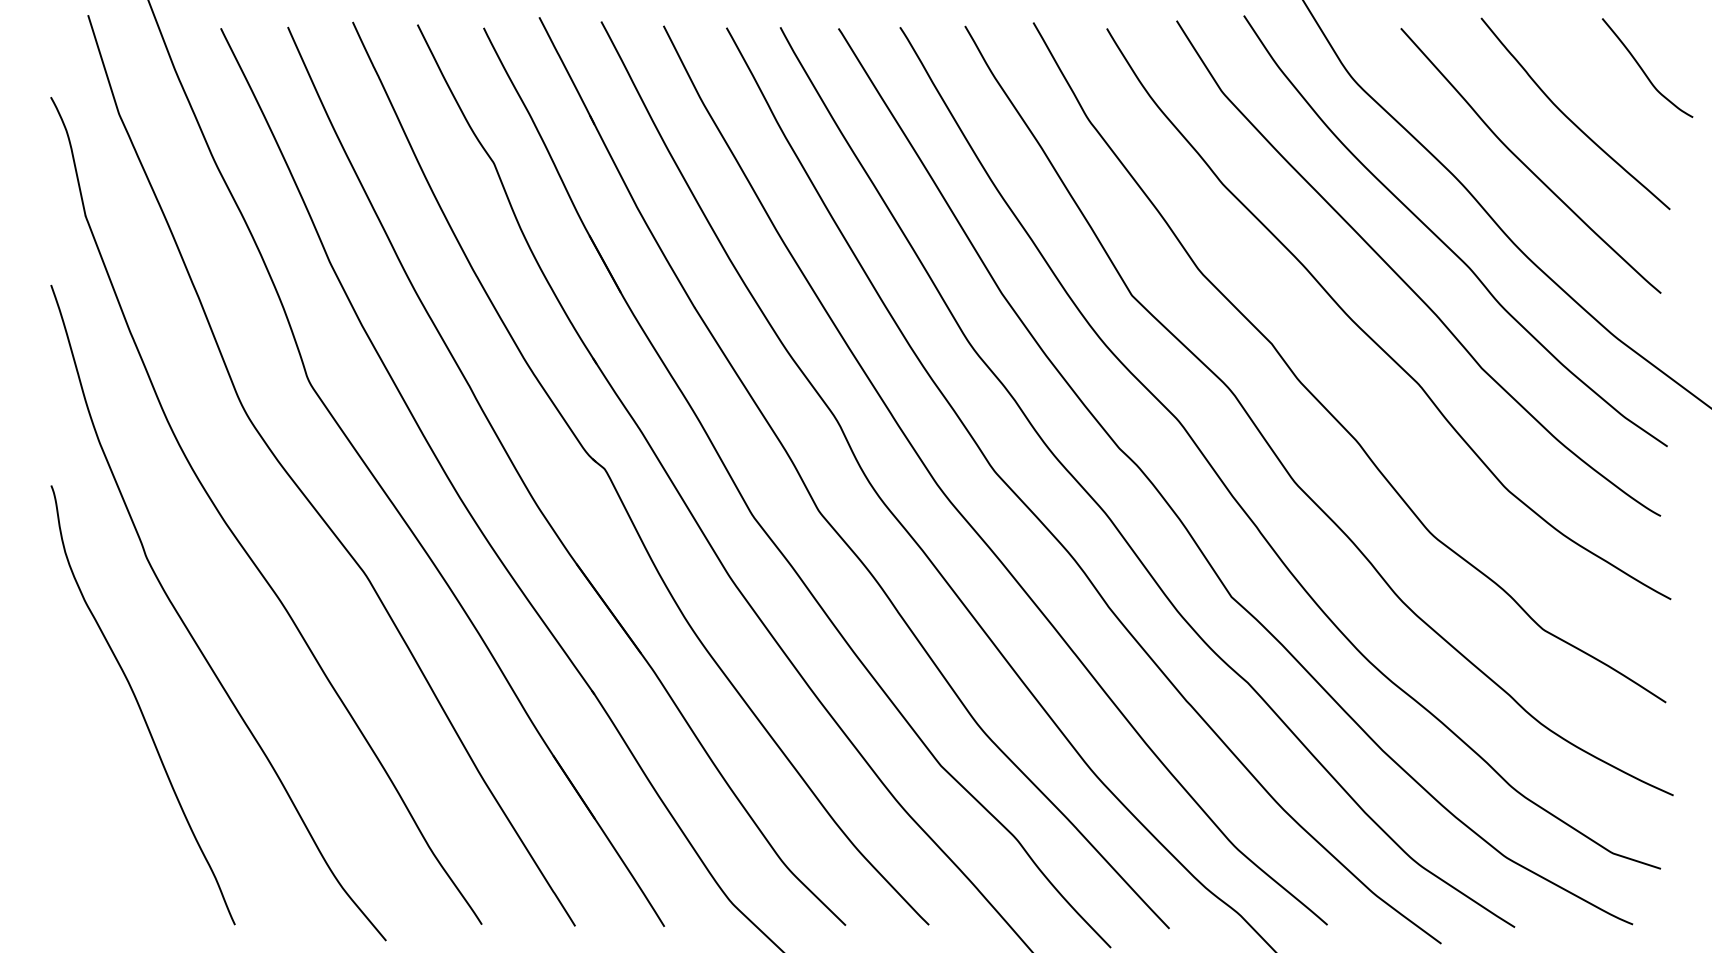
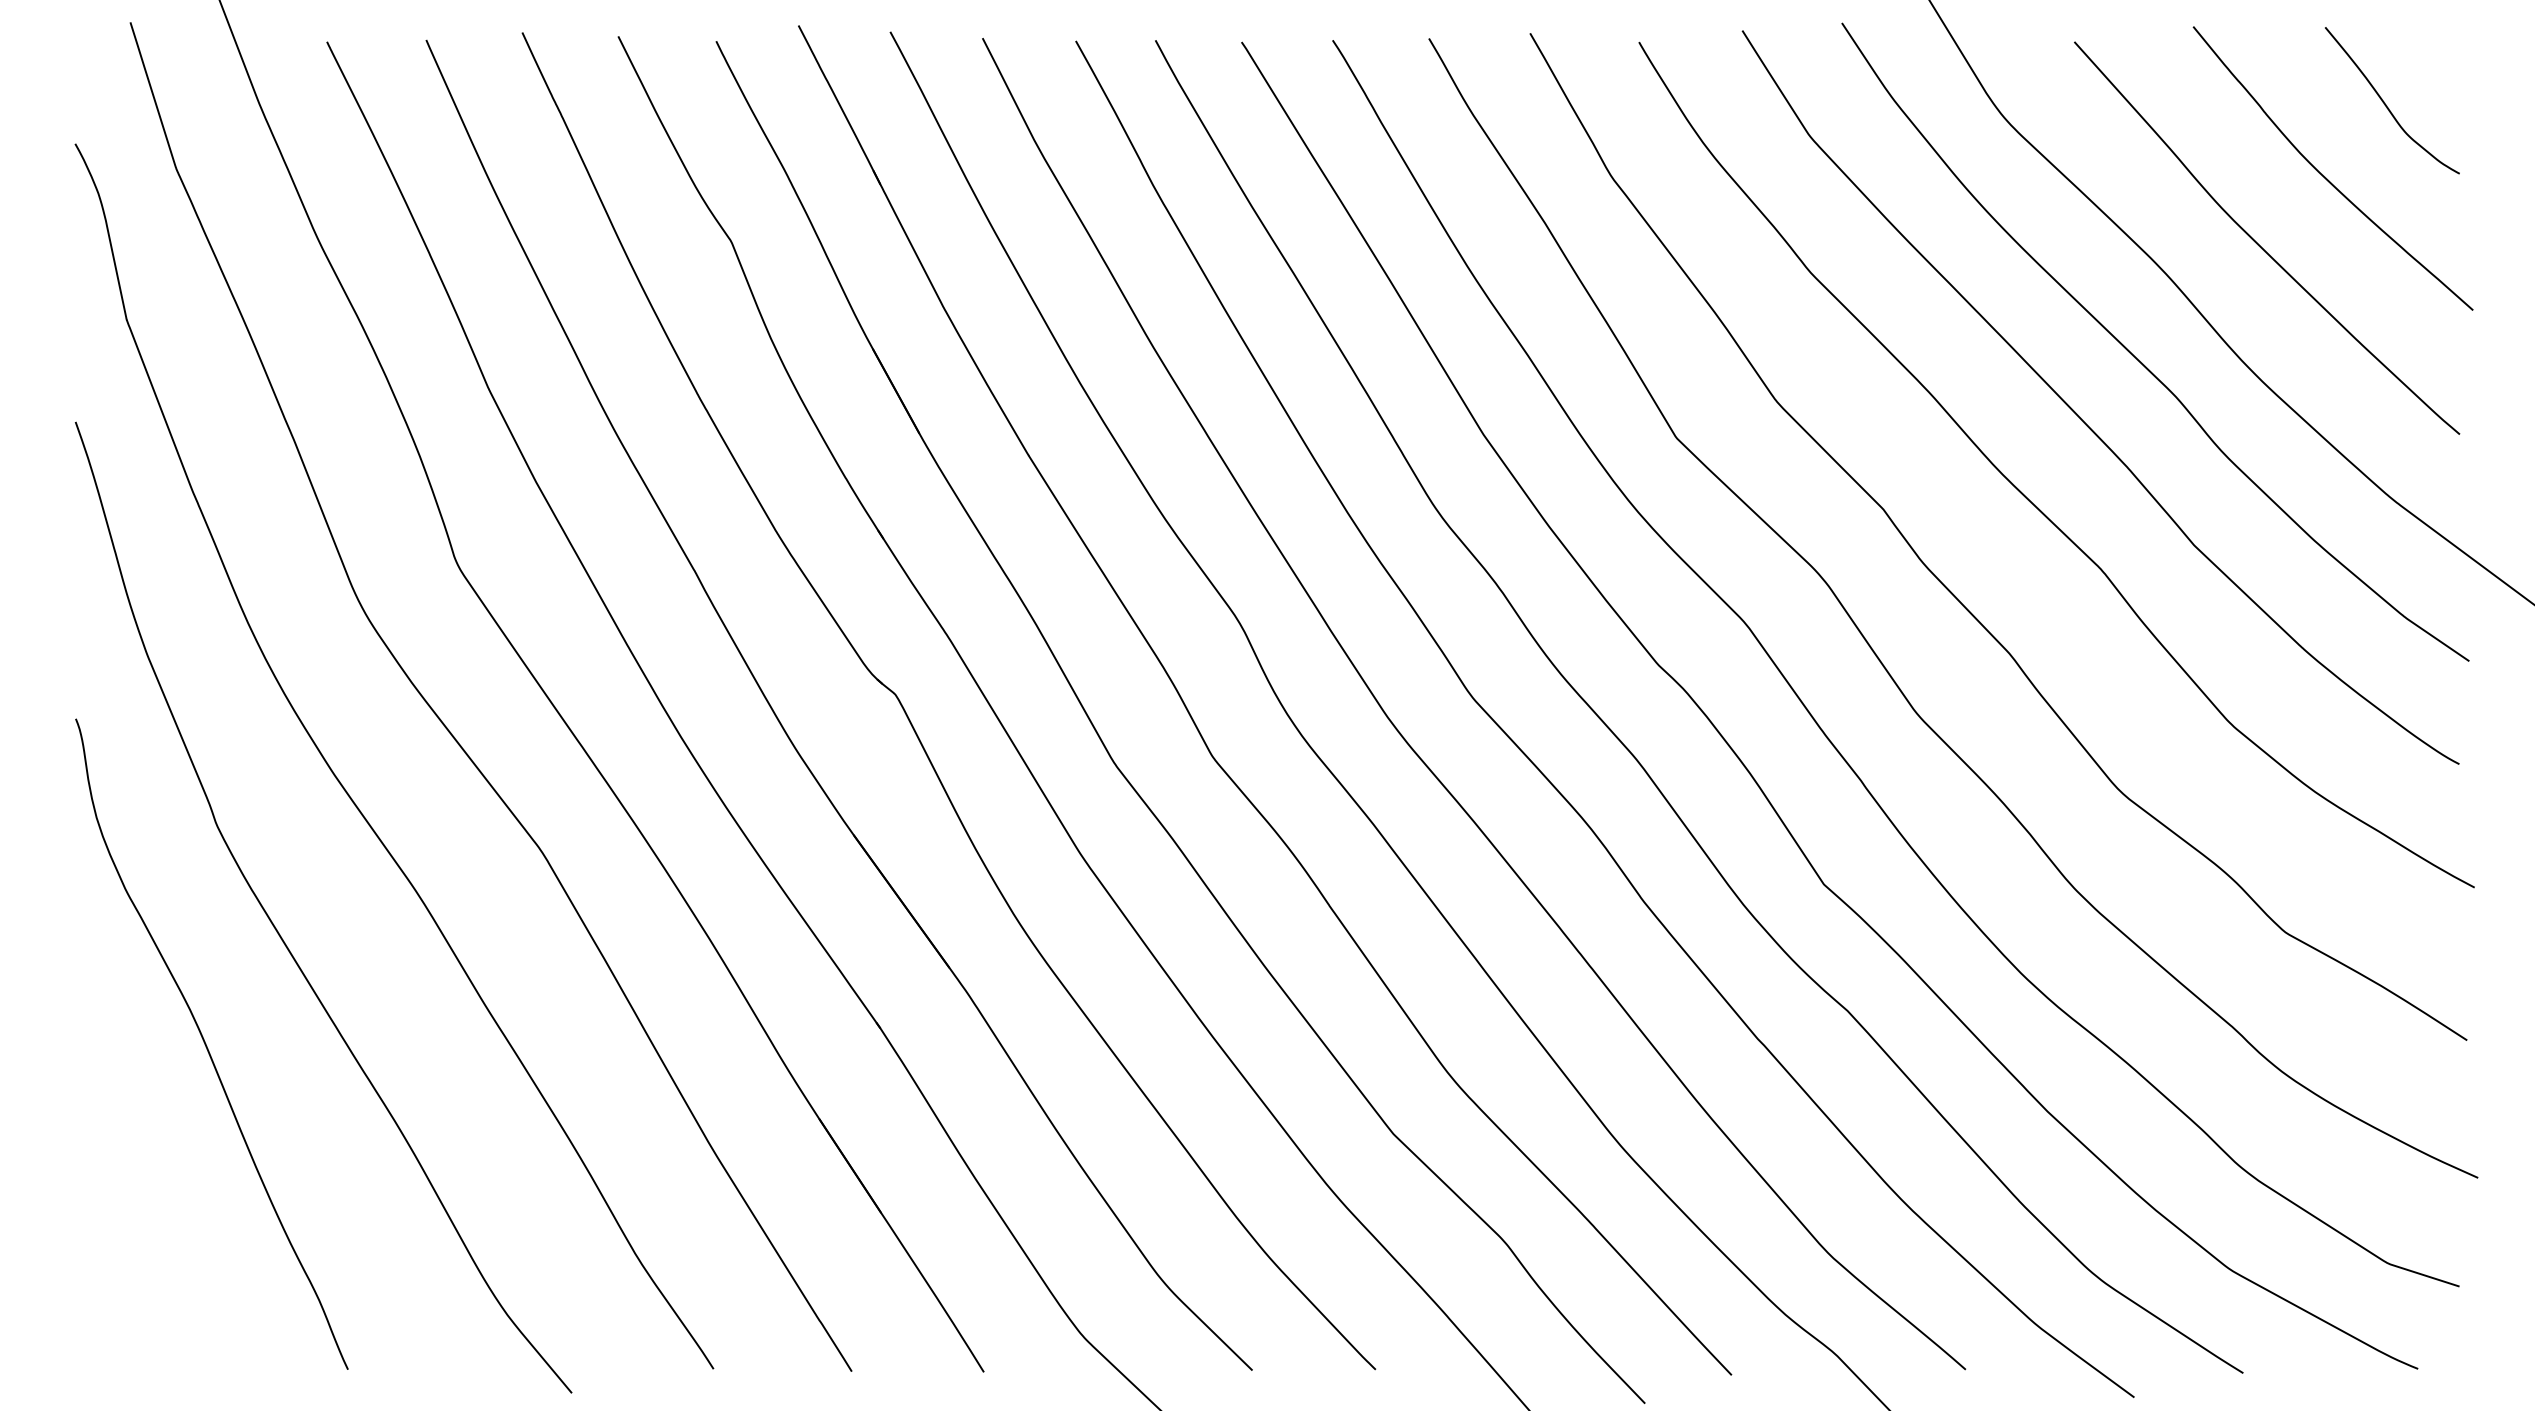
curve: (1643, 69) -> (2386, 102), moved

